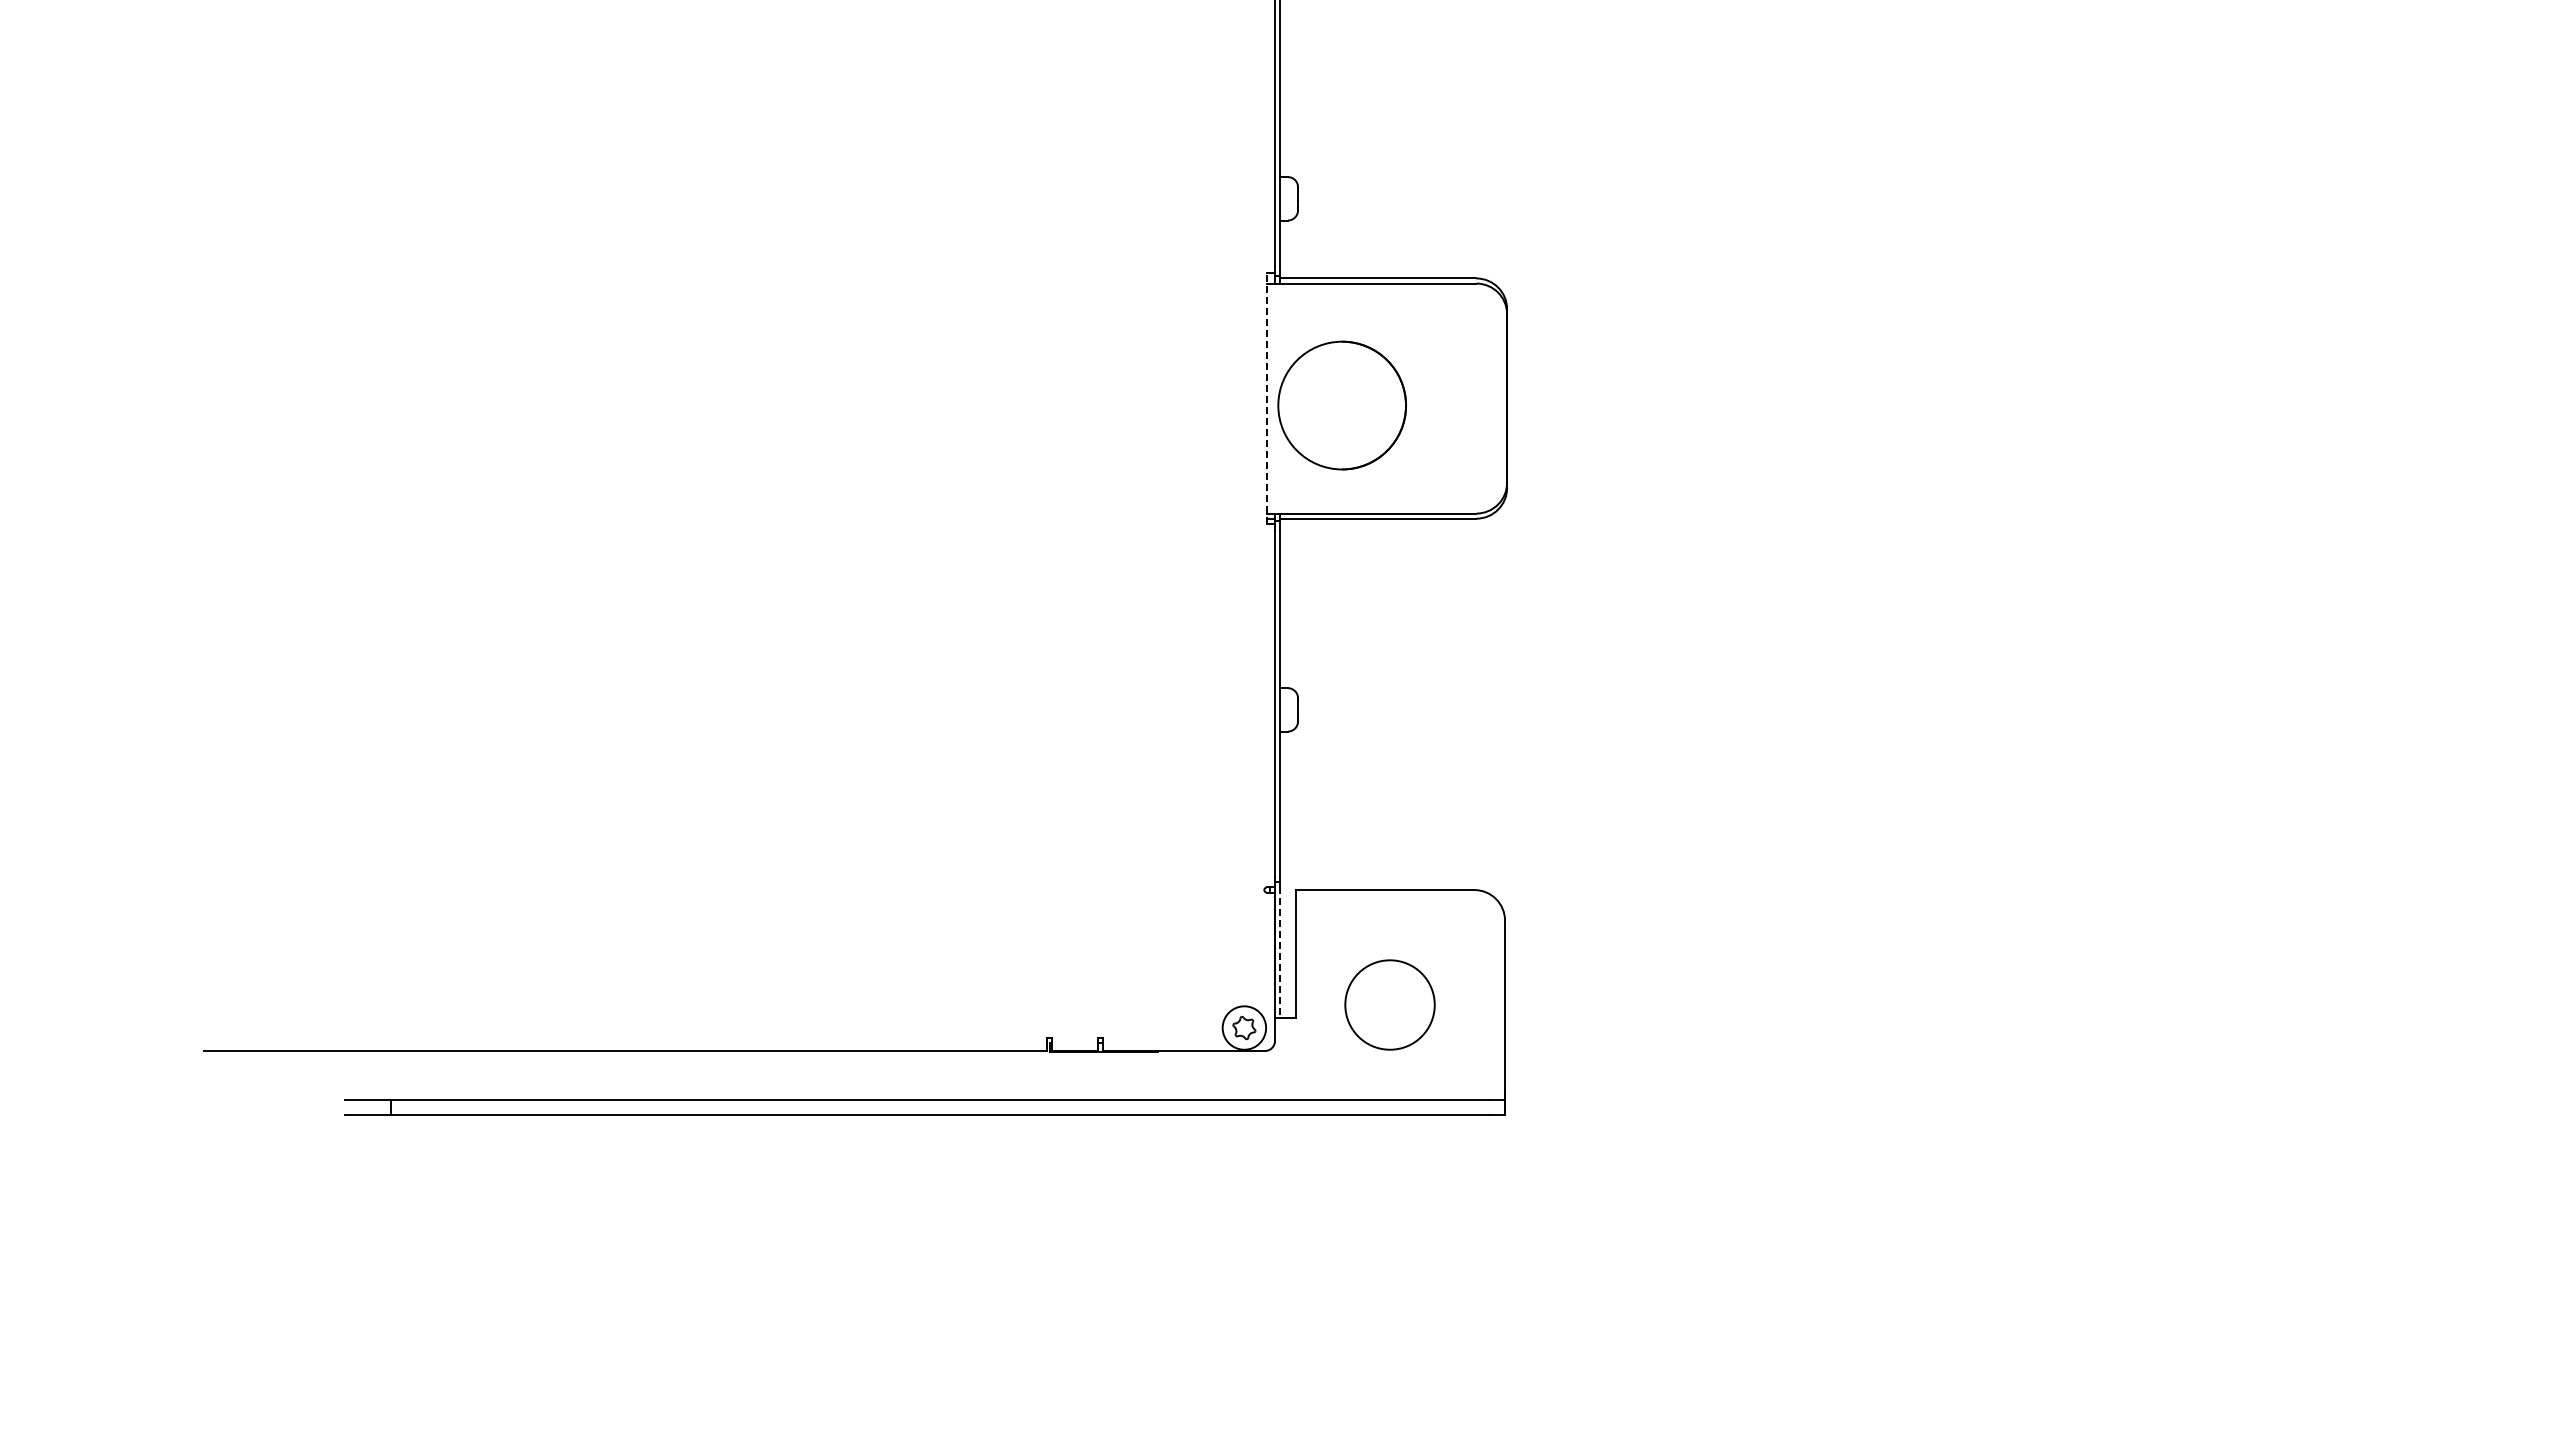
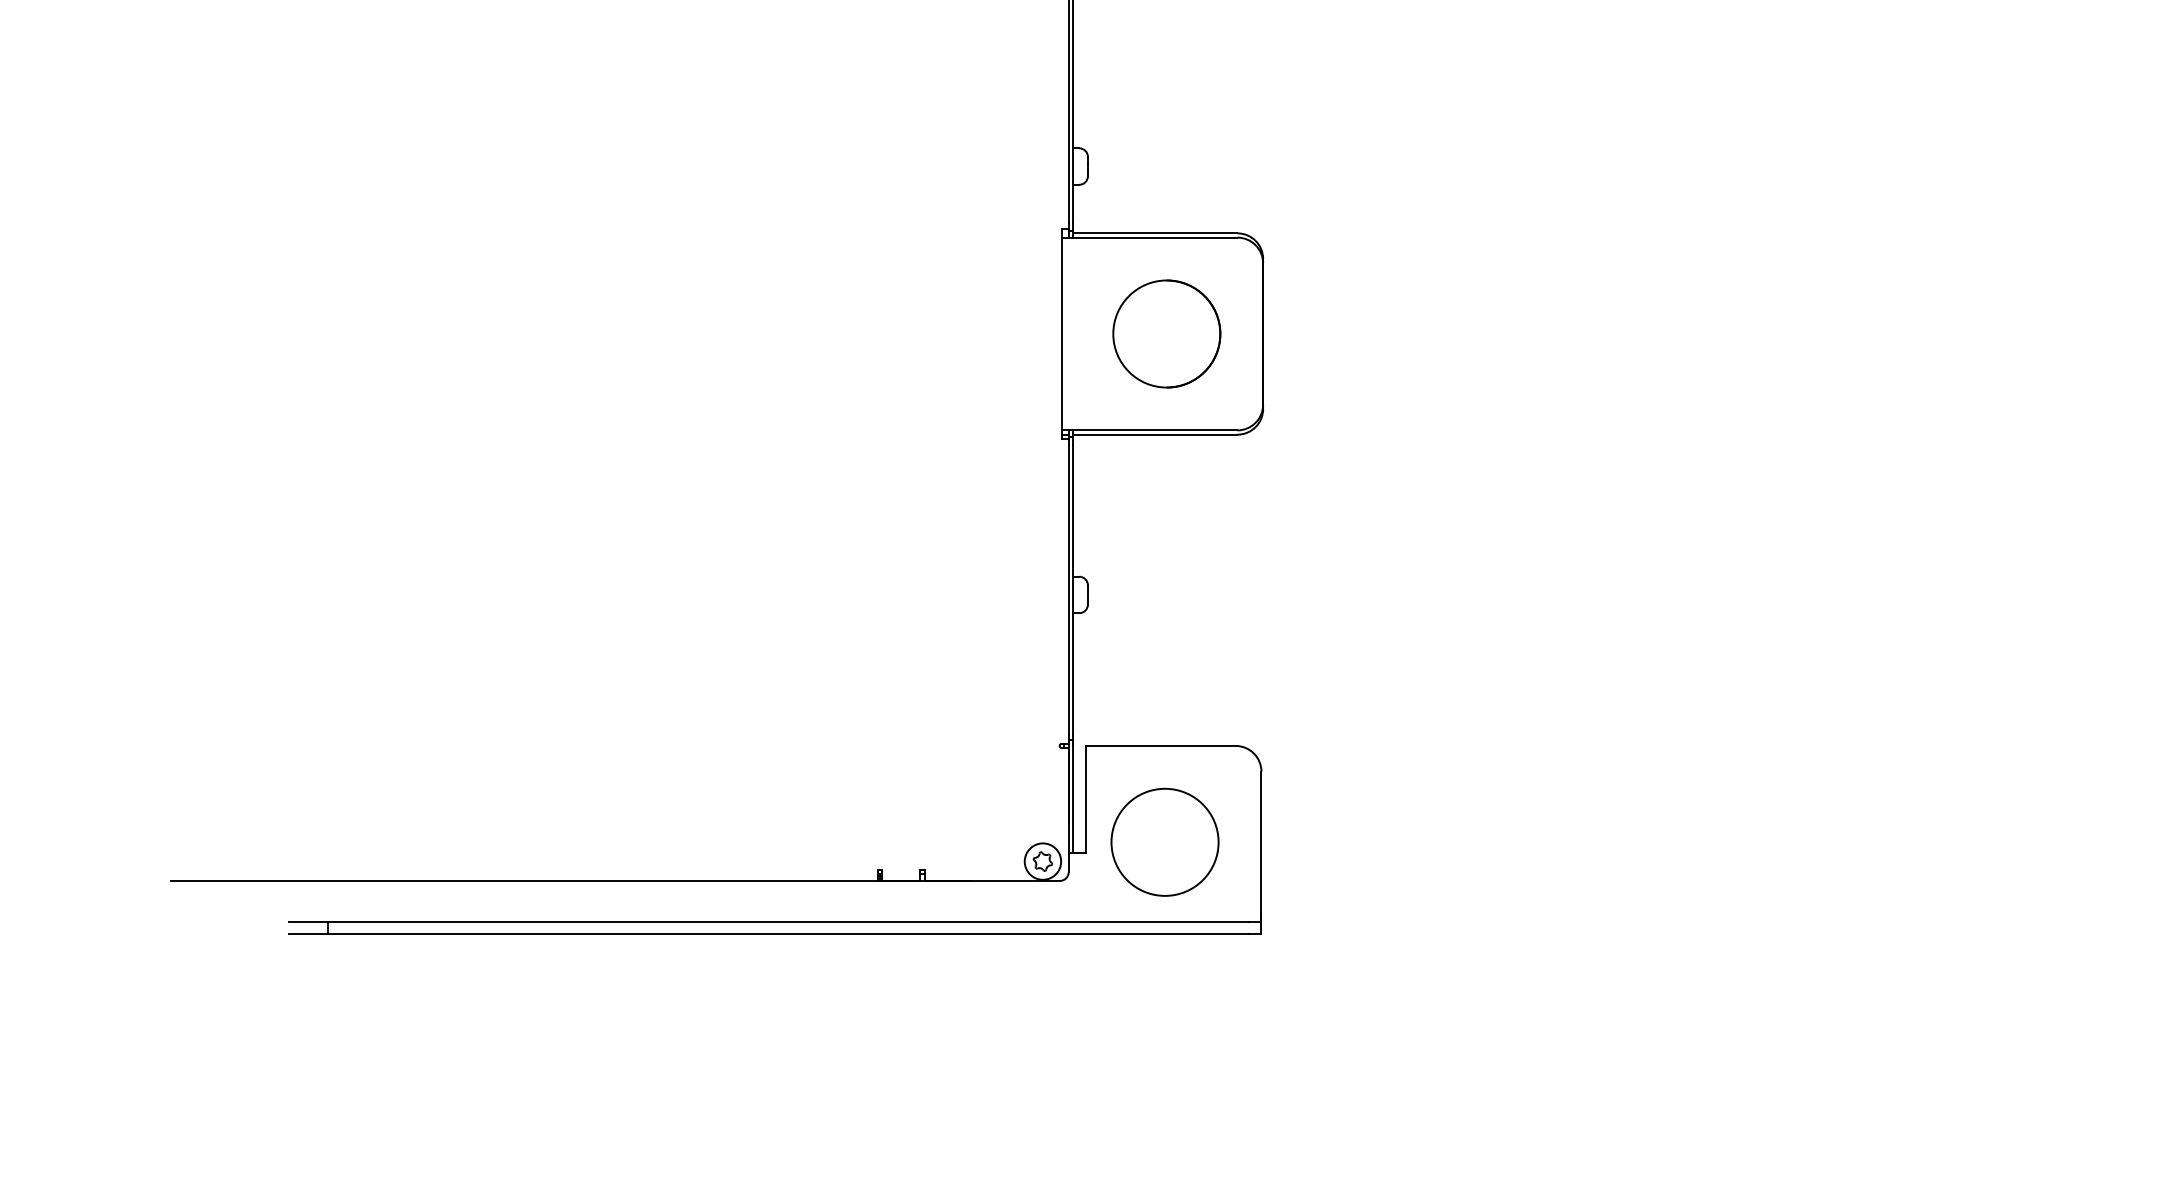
line: (1266, 398) -> (1061, 333), dashed -> solid
part: (1341, 405) -> (1166, 333), moved
line: (1280, 953) -> (1073, 799), dashed -> solid
circle: (1389, 1004) -> (1164, 841), size x1.43

